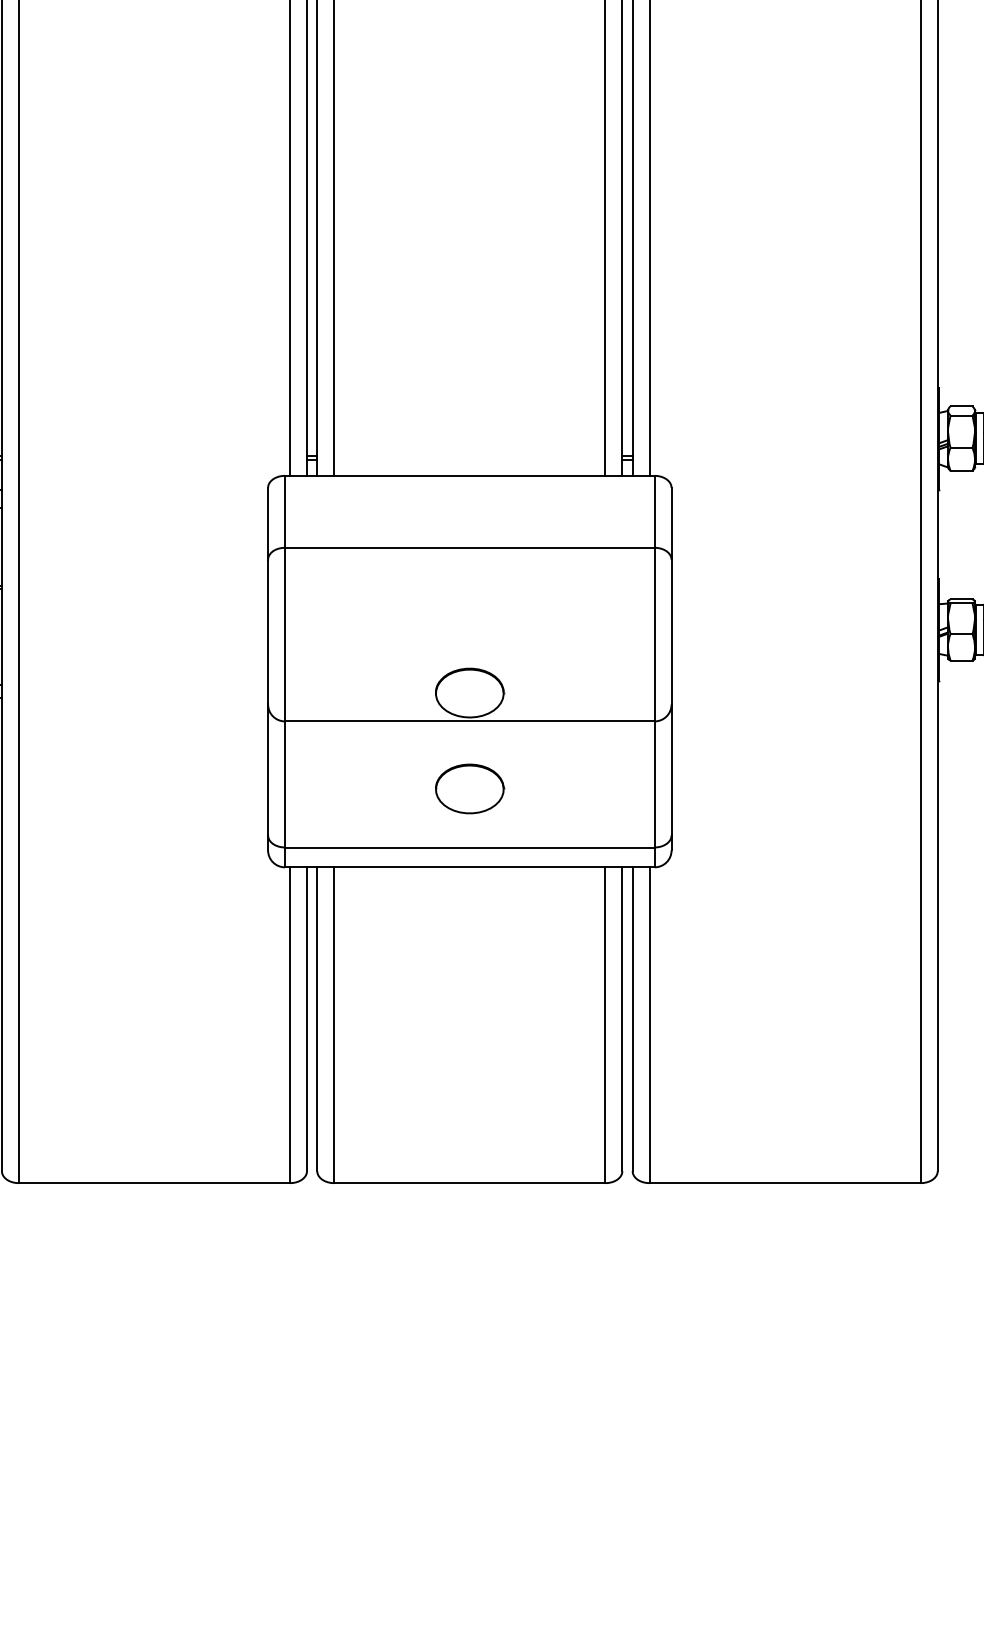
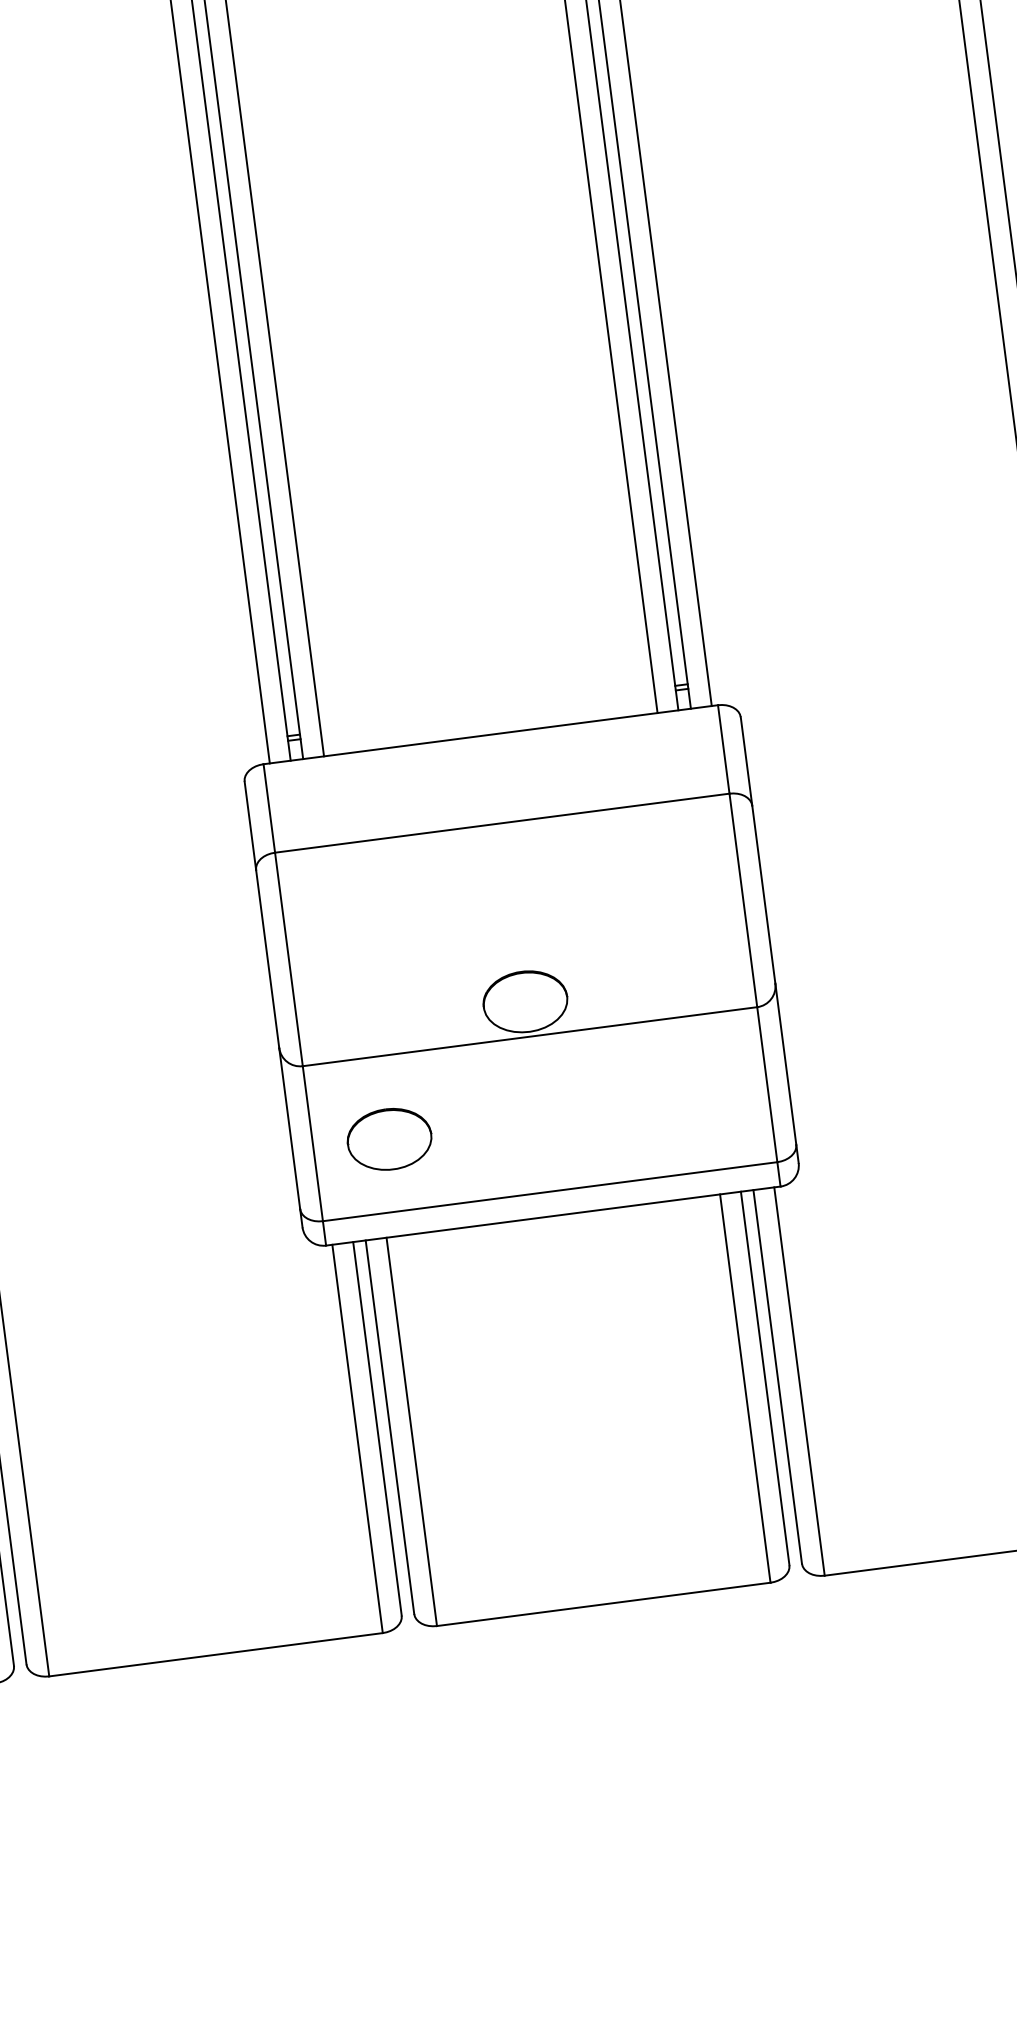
part: (470, 788) -> (390, 1138), moved

